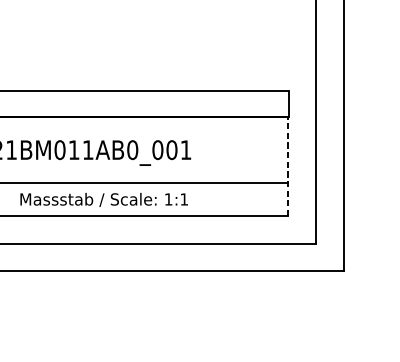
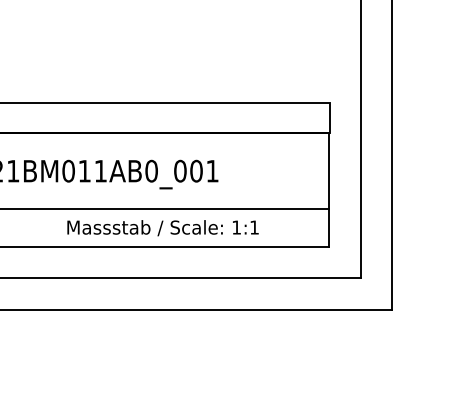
line: (288, 166) -> (329, 189), dashed -> solid
text: (103, 200) -> (162, 228), moved

